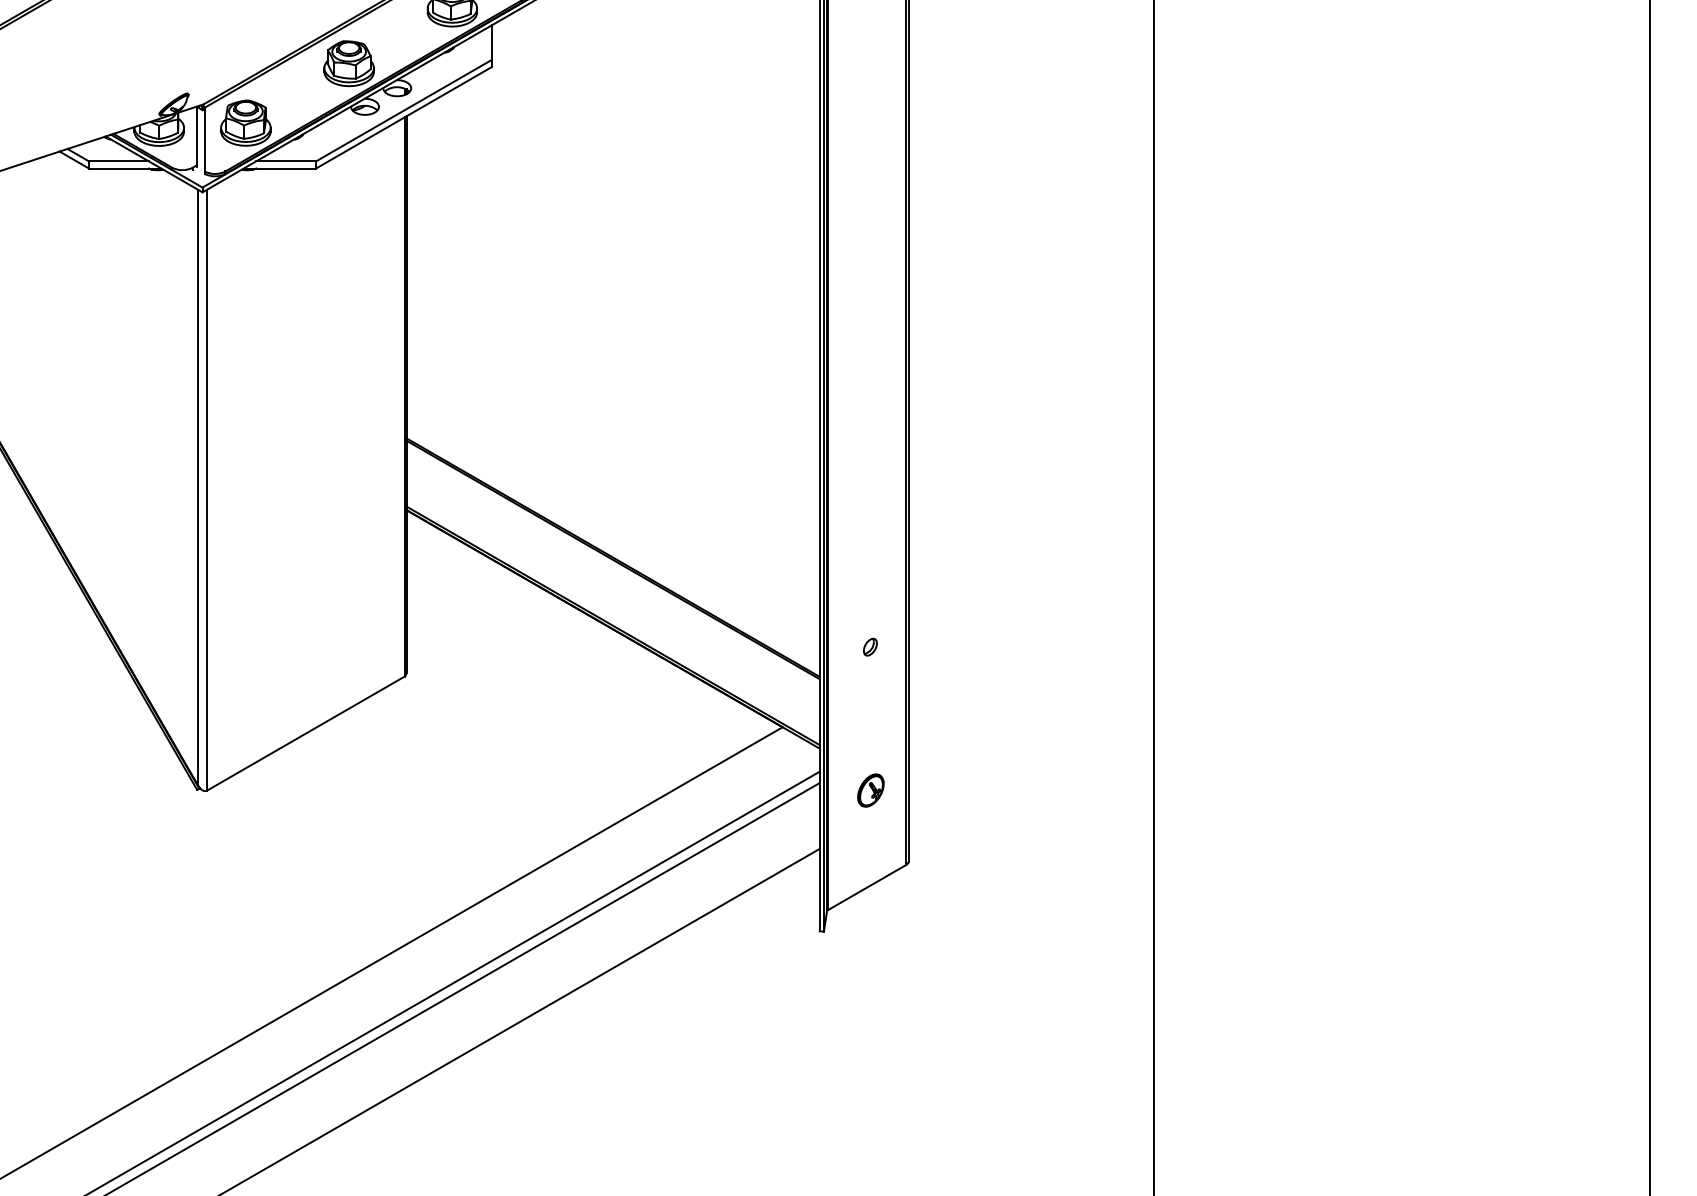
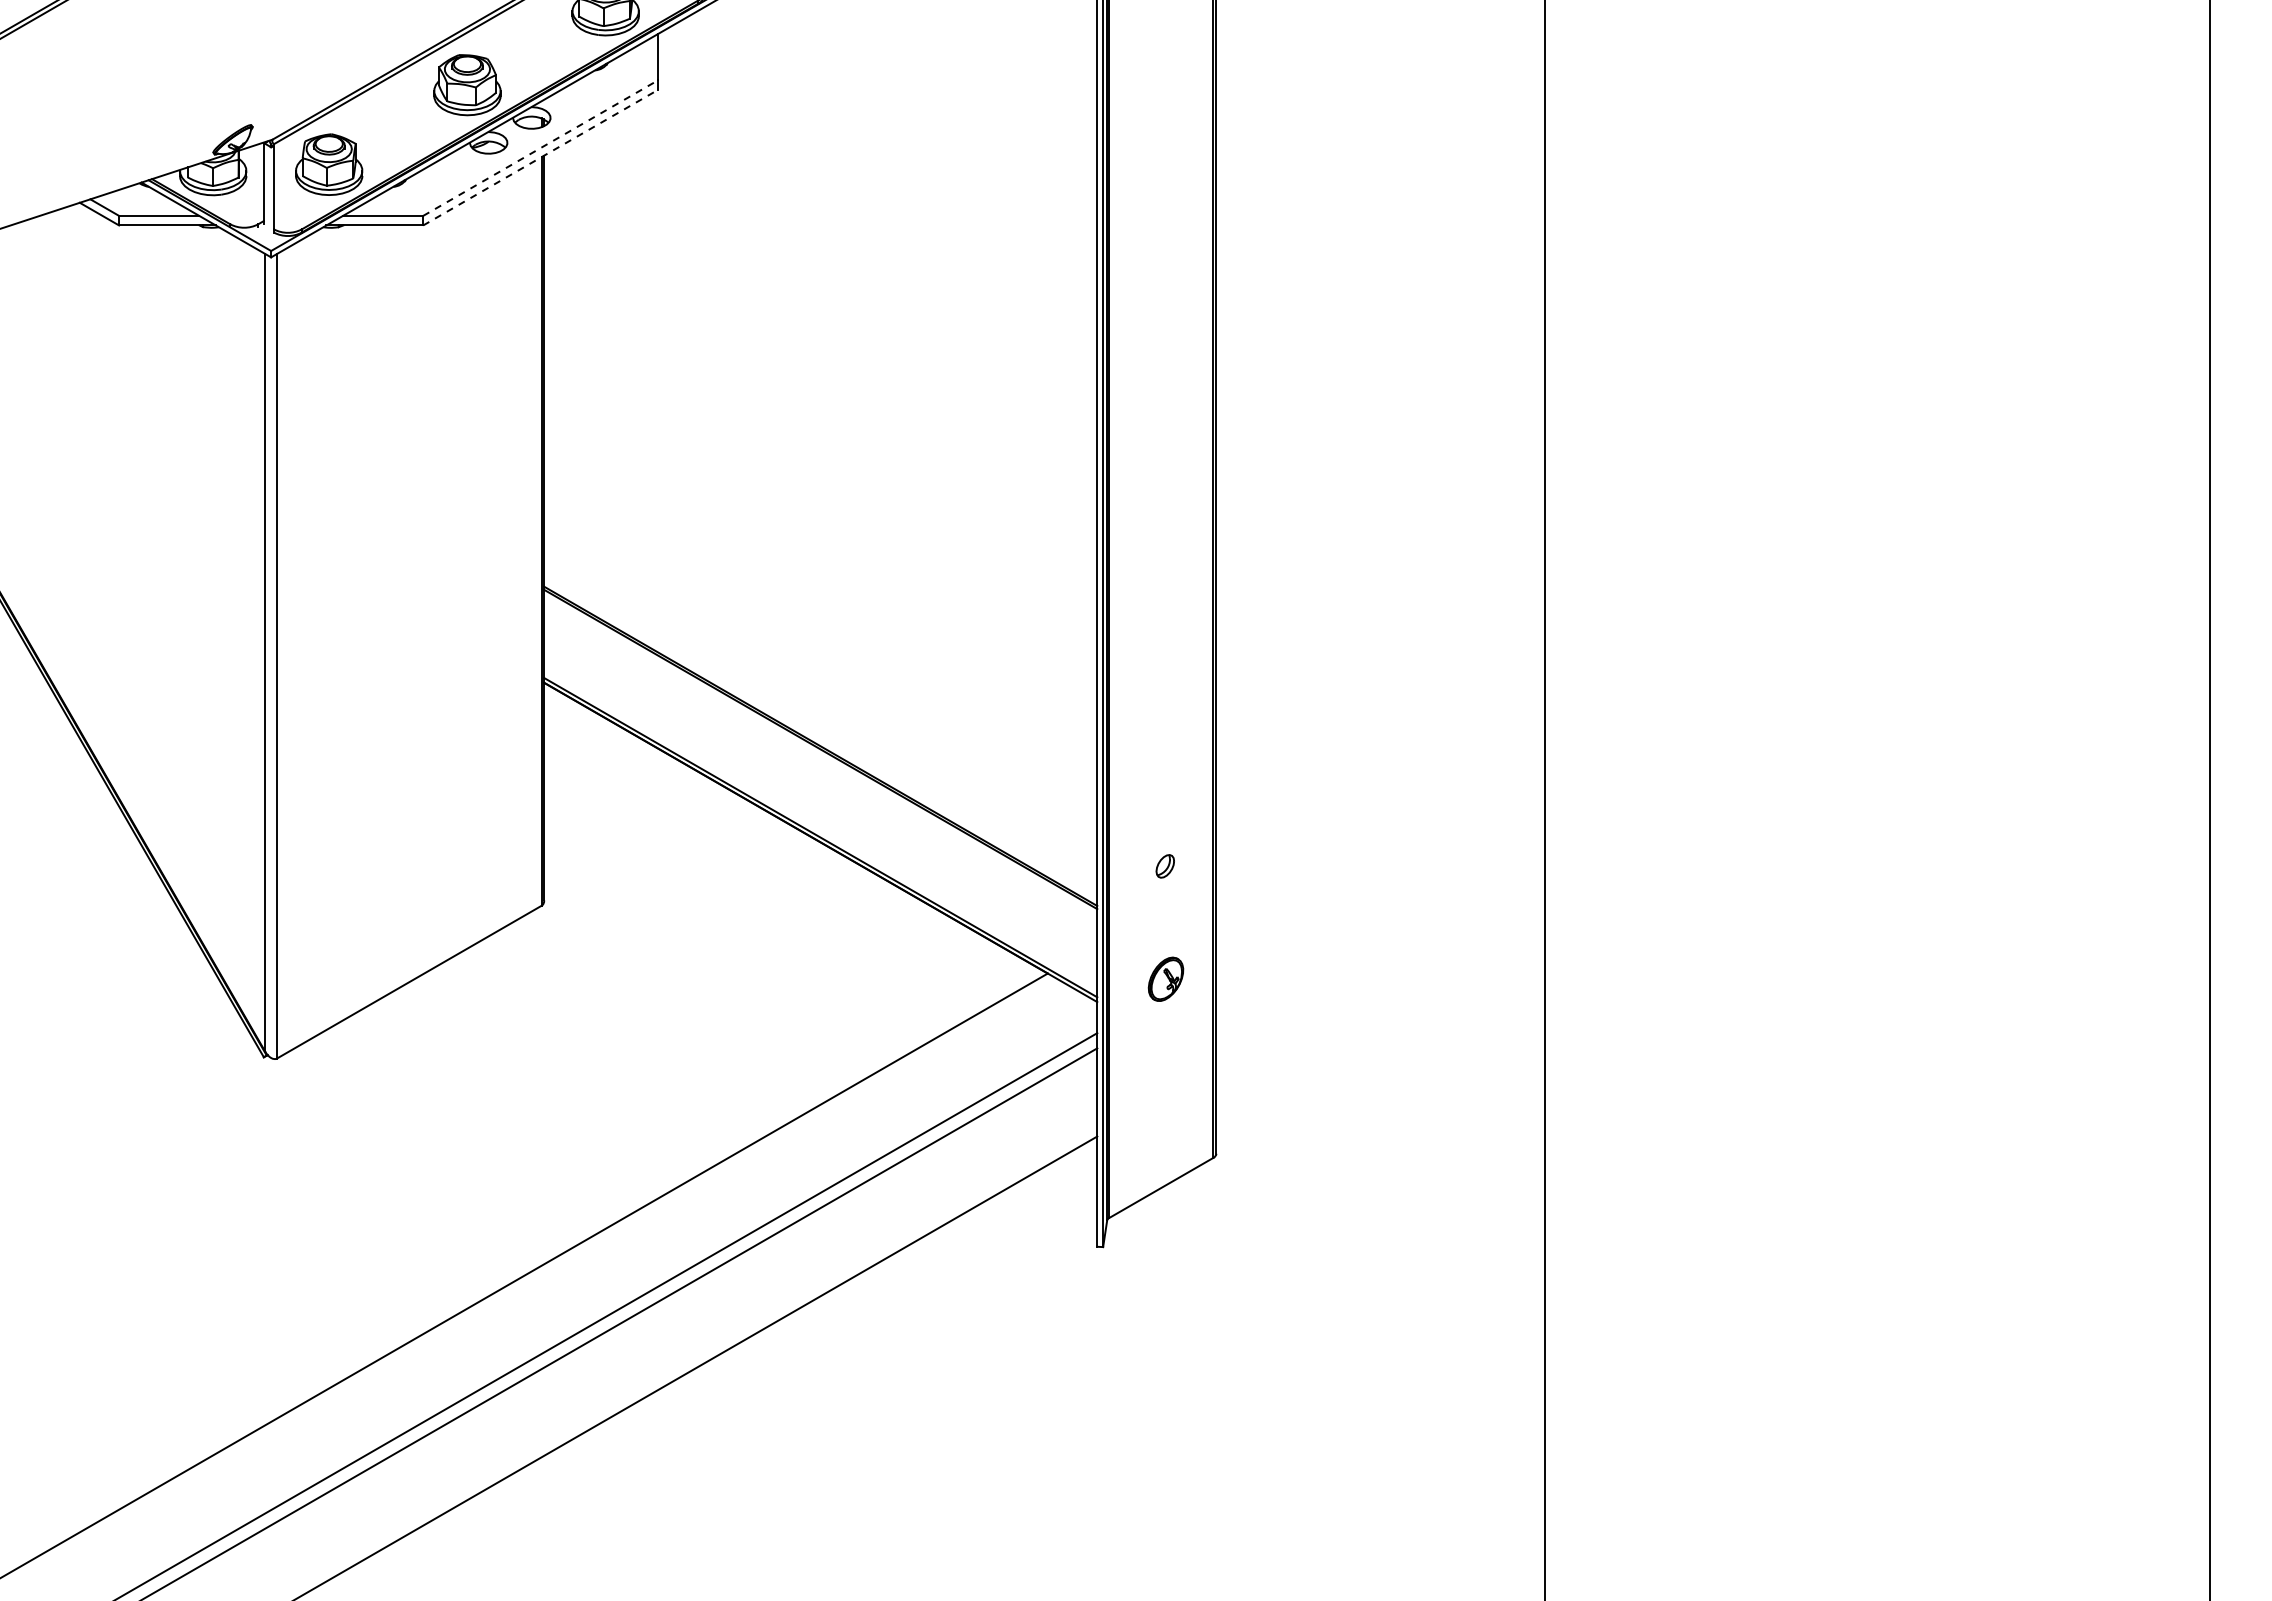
line: (403, 111) -> (540, 148), solid -> dashed
line: (403, 117) -> (540, 157), solid -> dashed
part: (870, 789) -> (1165, 978), moved

